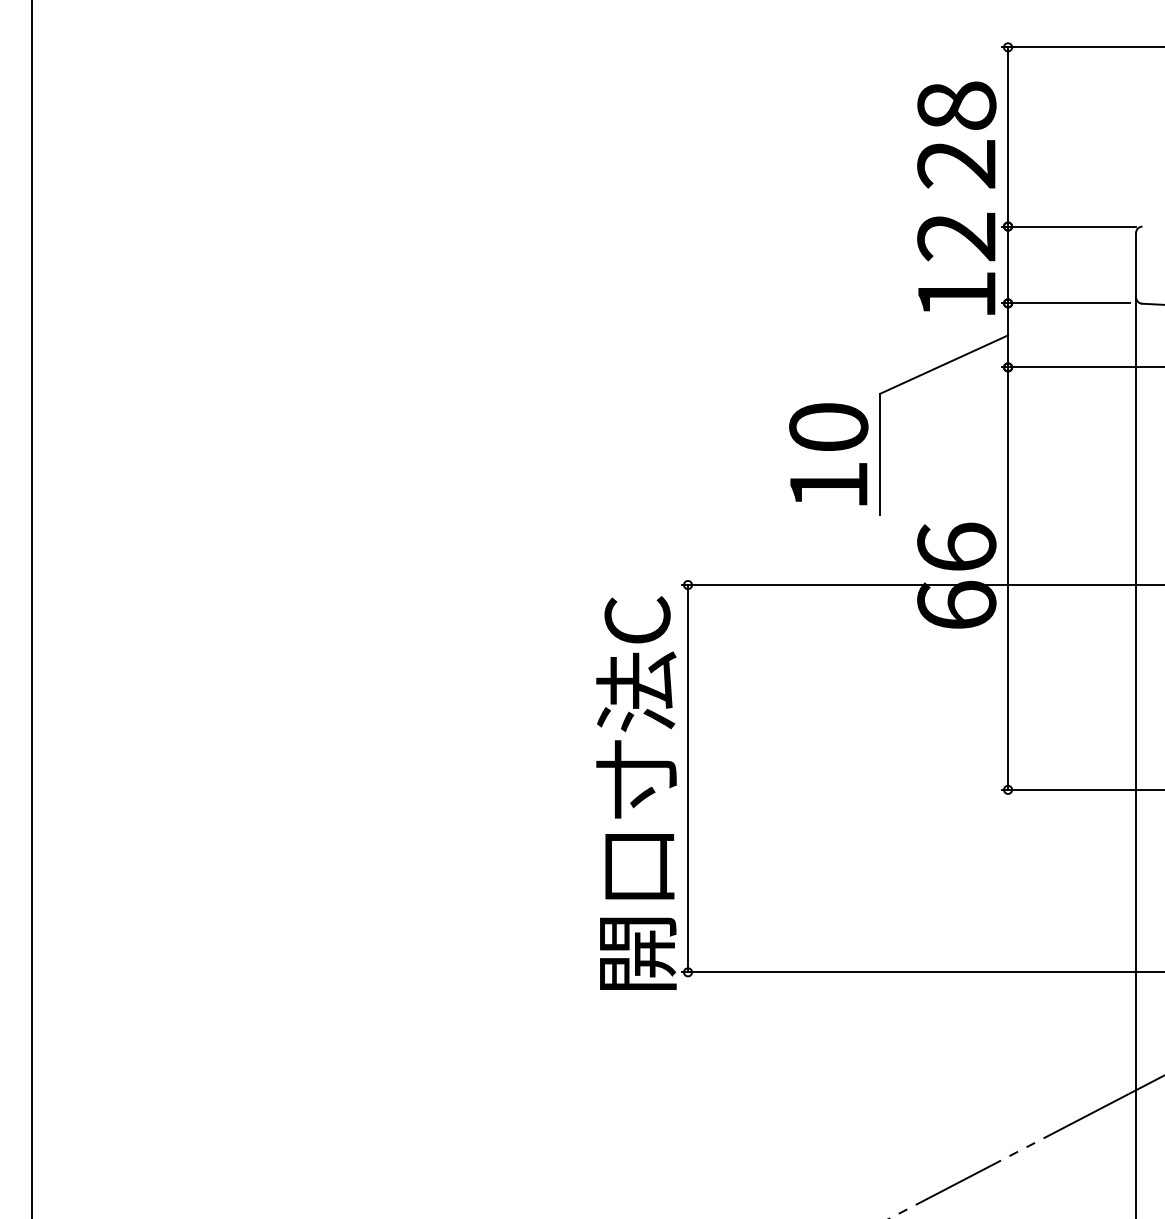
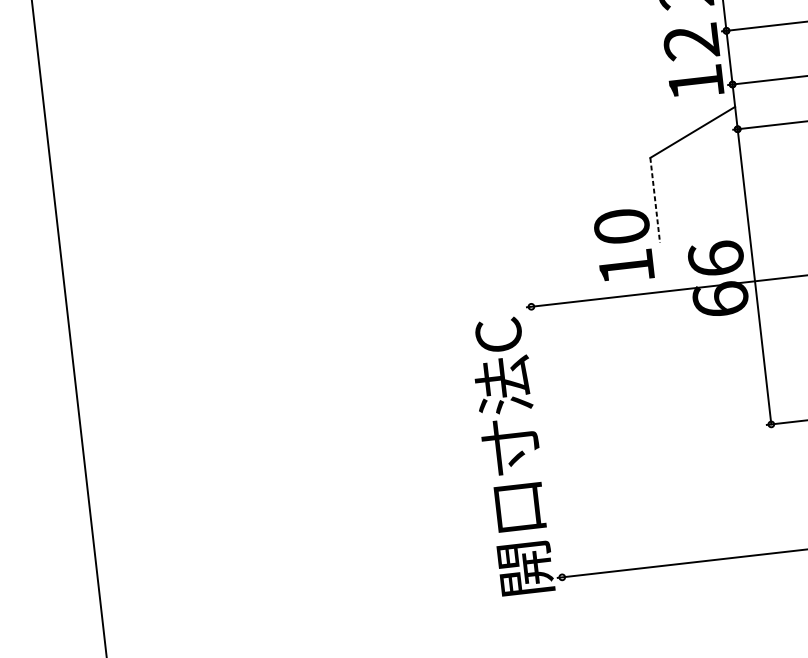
text: (828, 454) -> (623, 245), moved
line: (880, 454) -> (655, 200), solid -> dashed
line: (688, 778) -> (547, 441), removed

